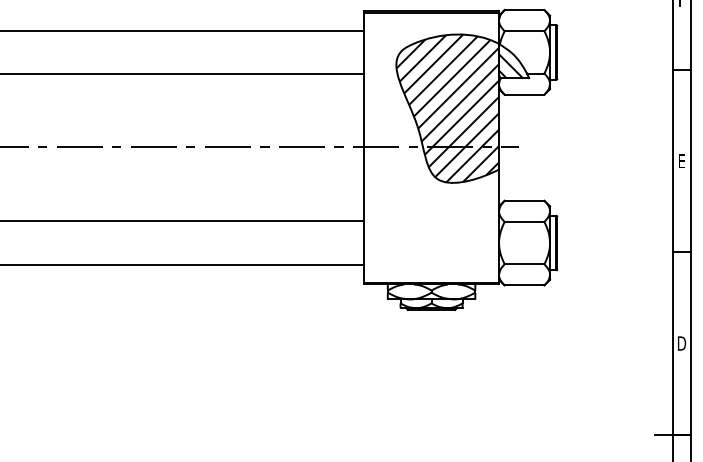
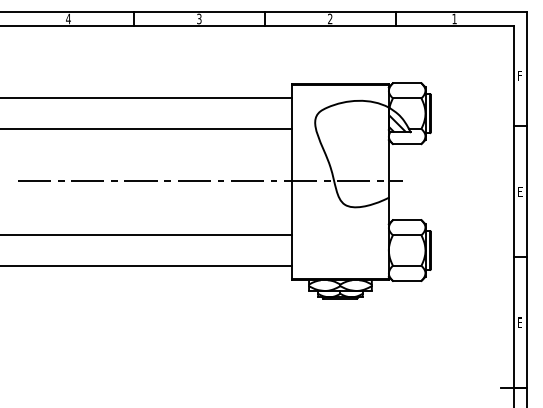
hatch: (446, 107) -> (351, 153), removed
text: (682, 343) -> (520, 322), D -> E

